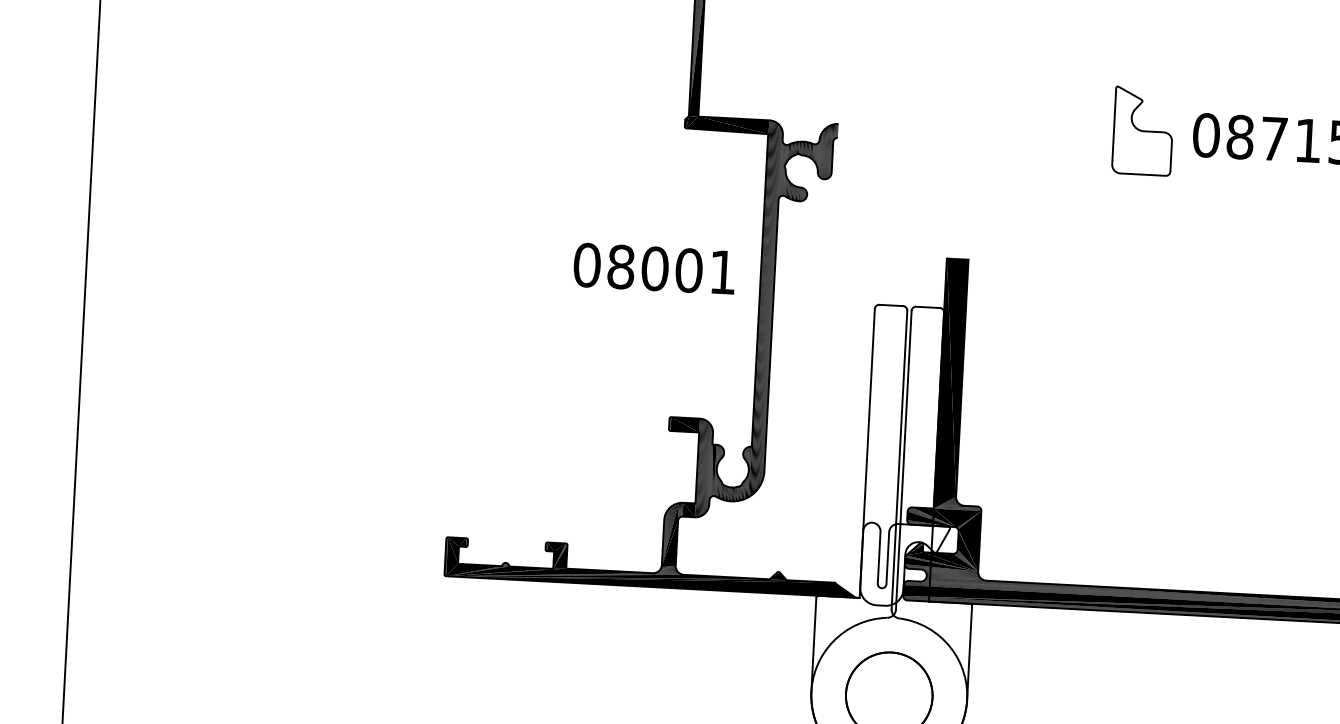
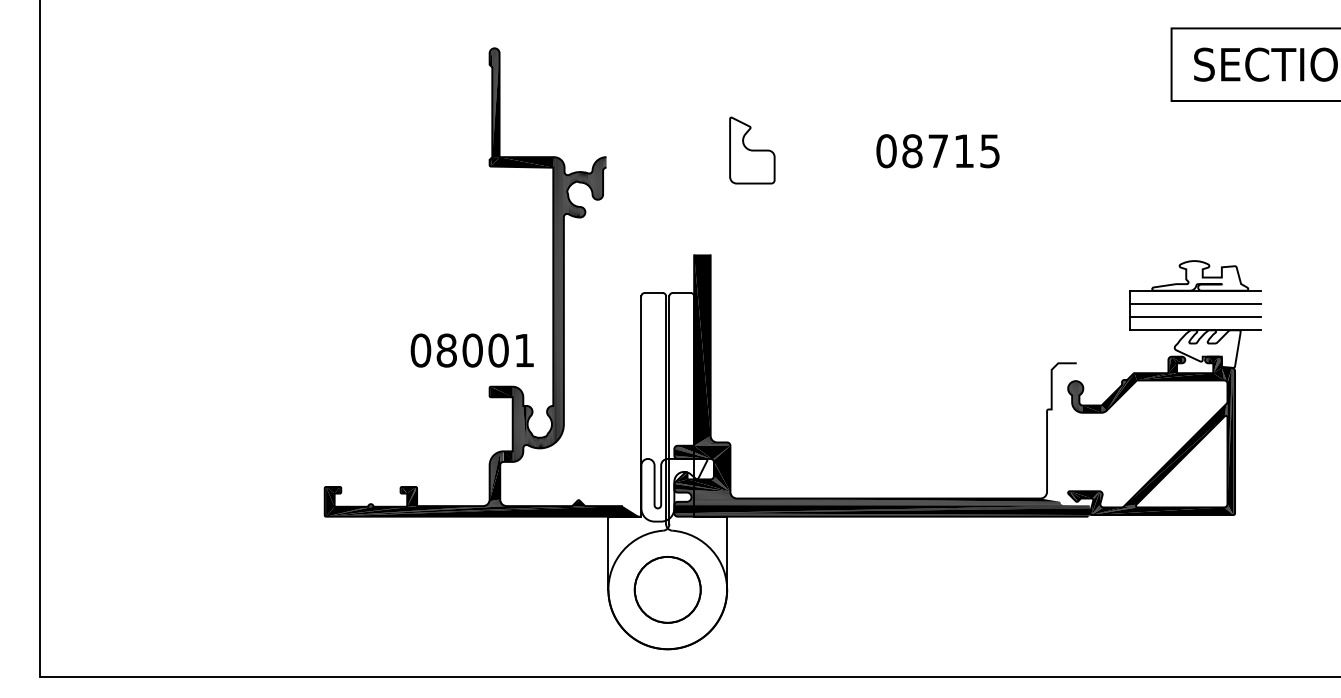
part: (1143, 131) -> (752, 150), moved
text: (653, 268) -> (471, 350), moved

